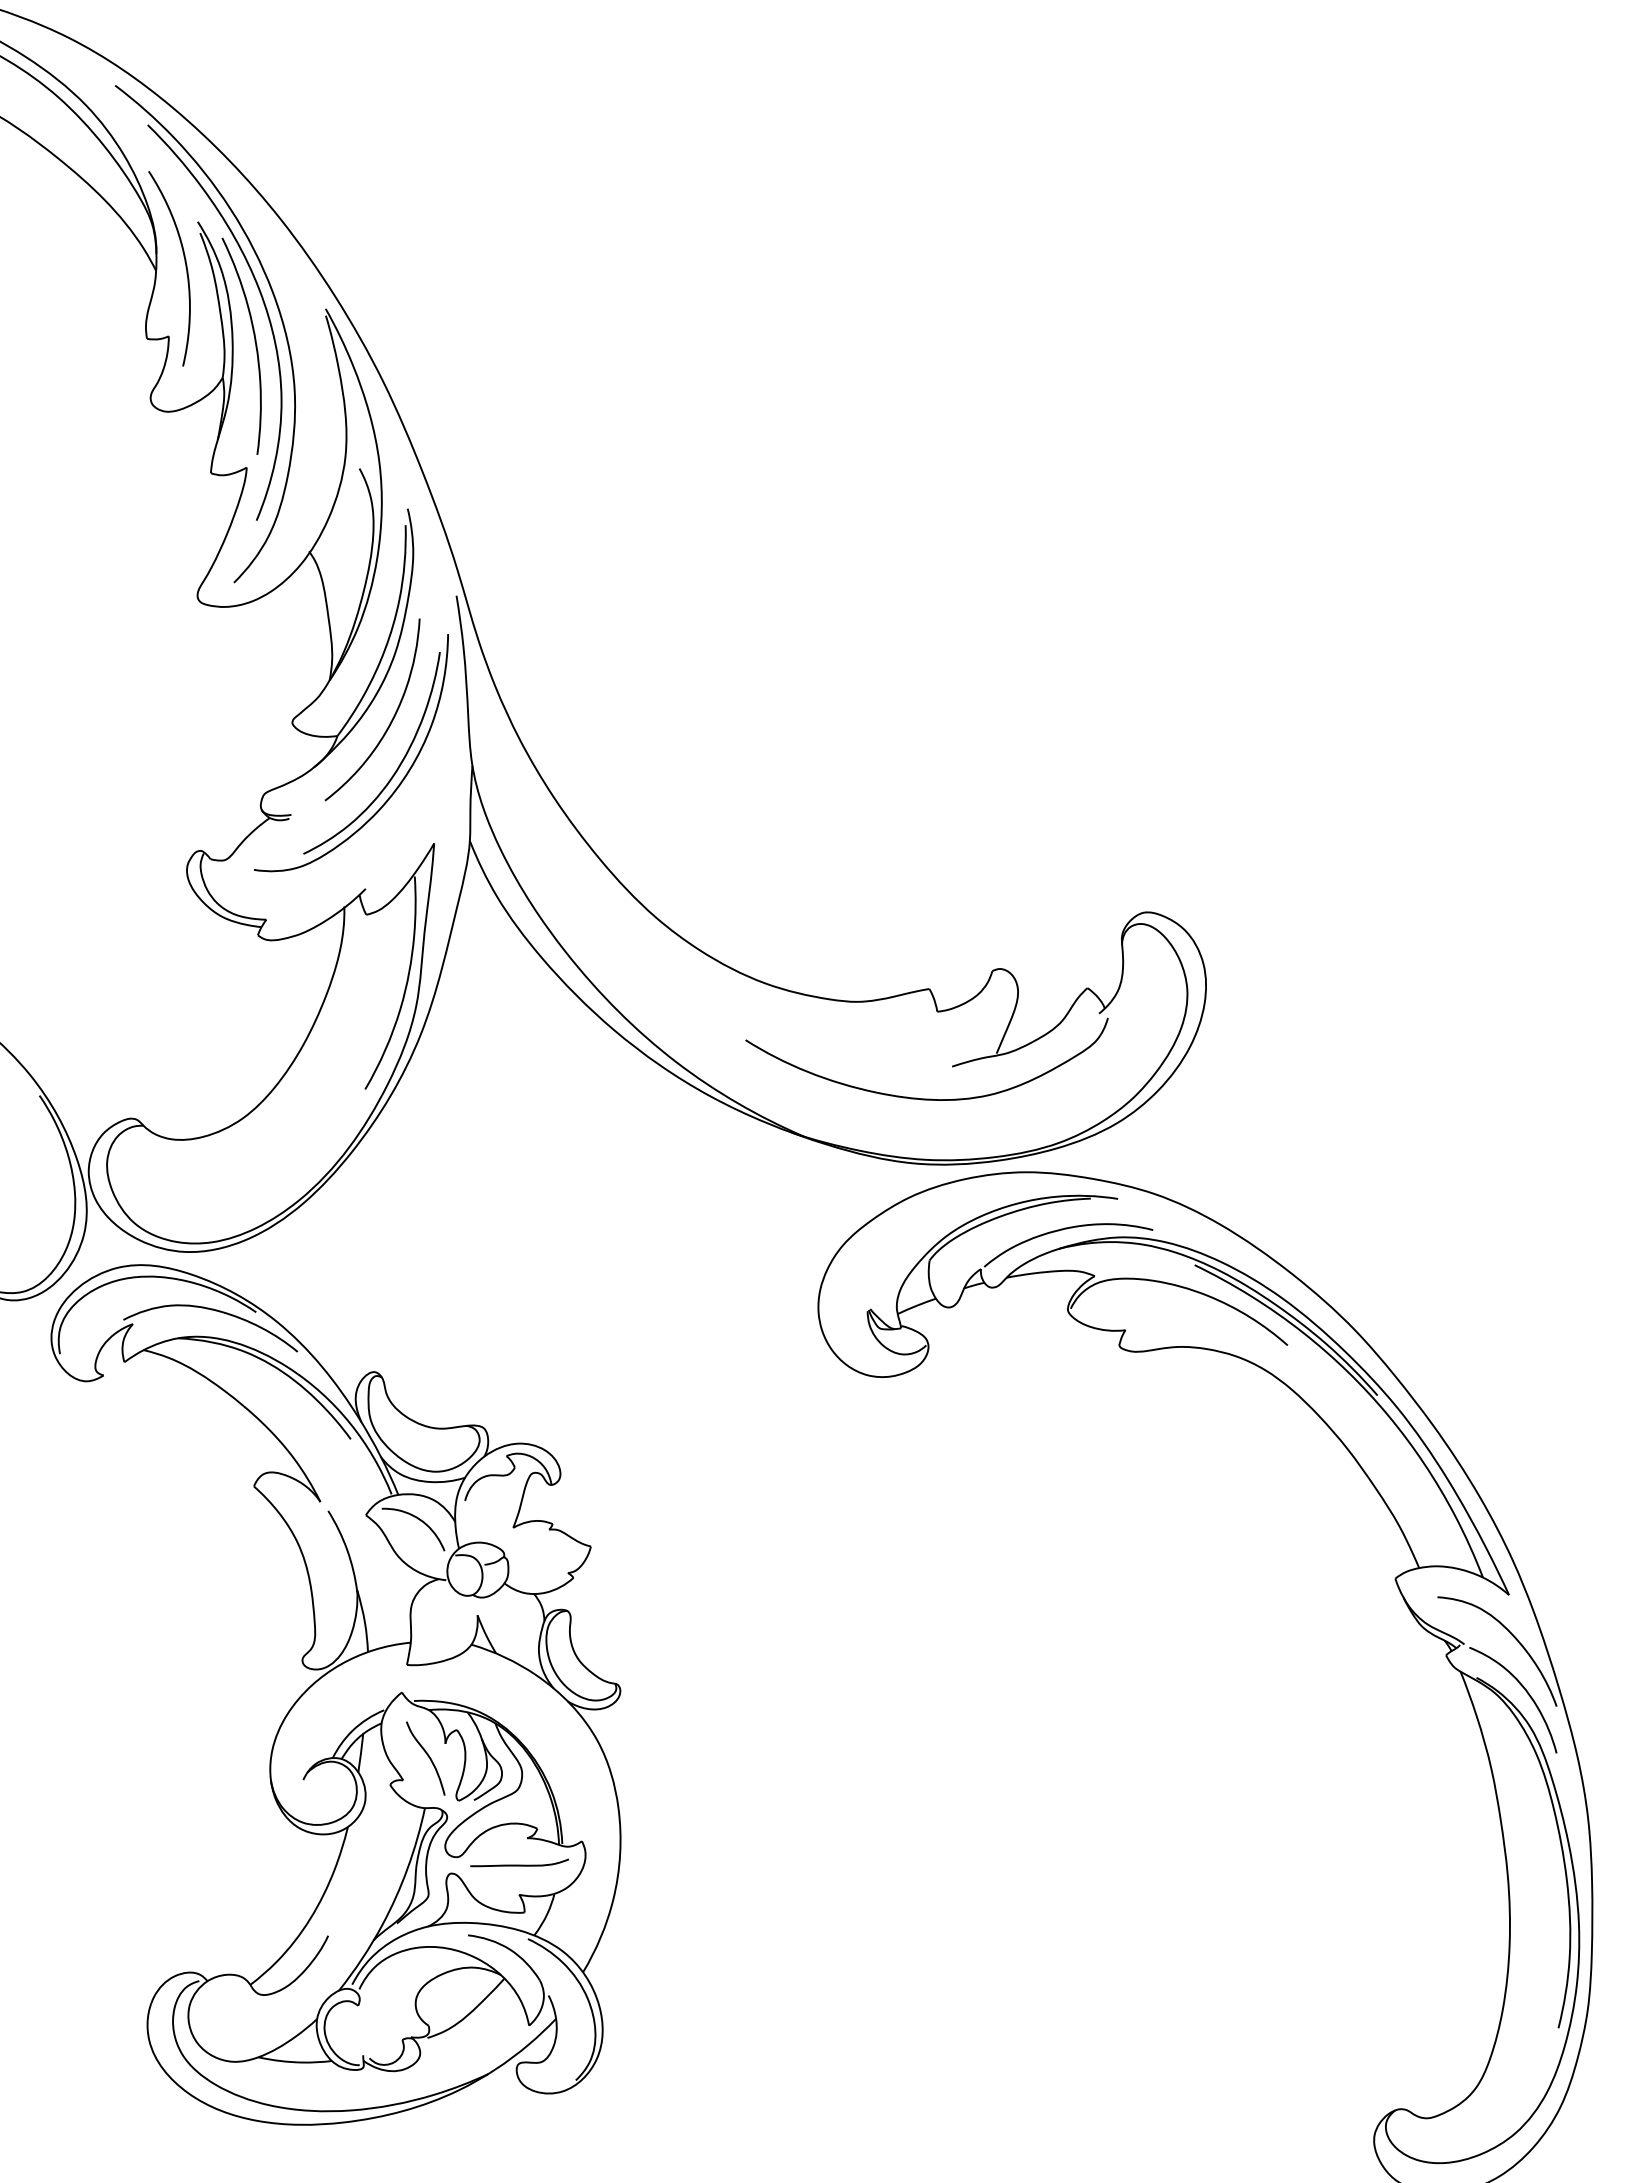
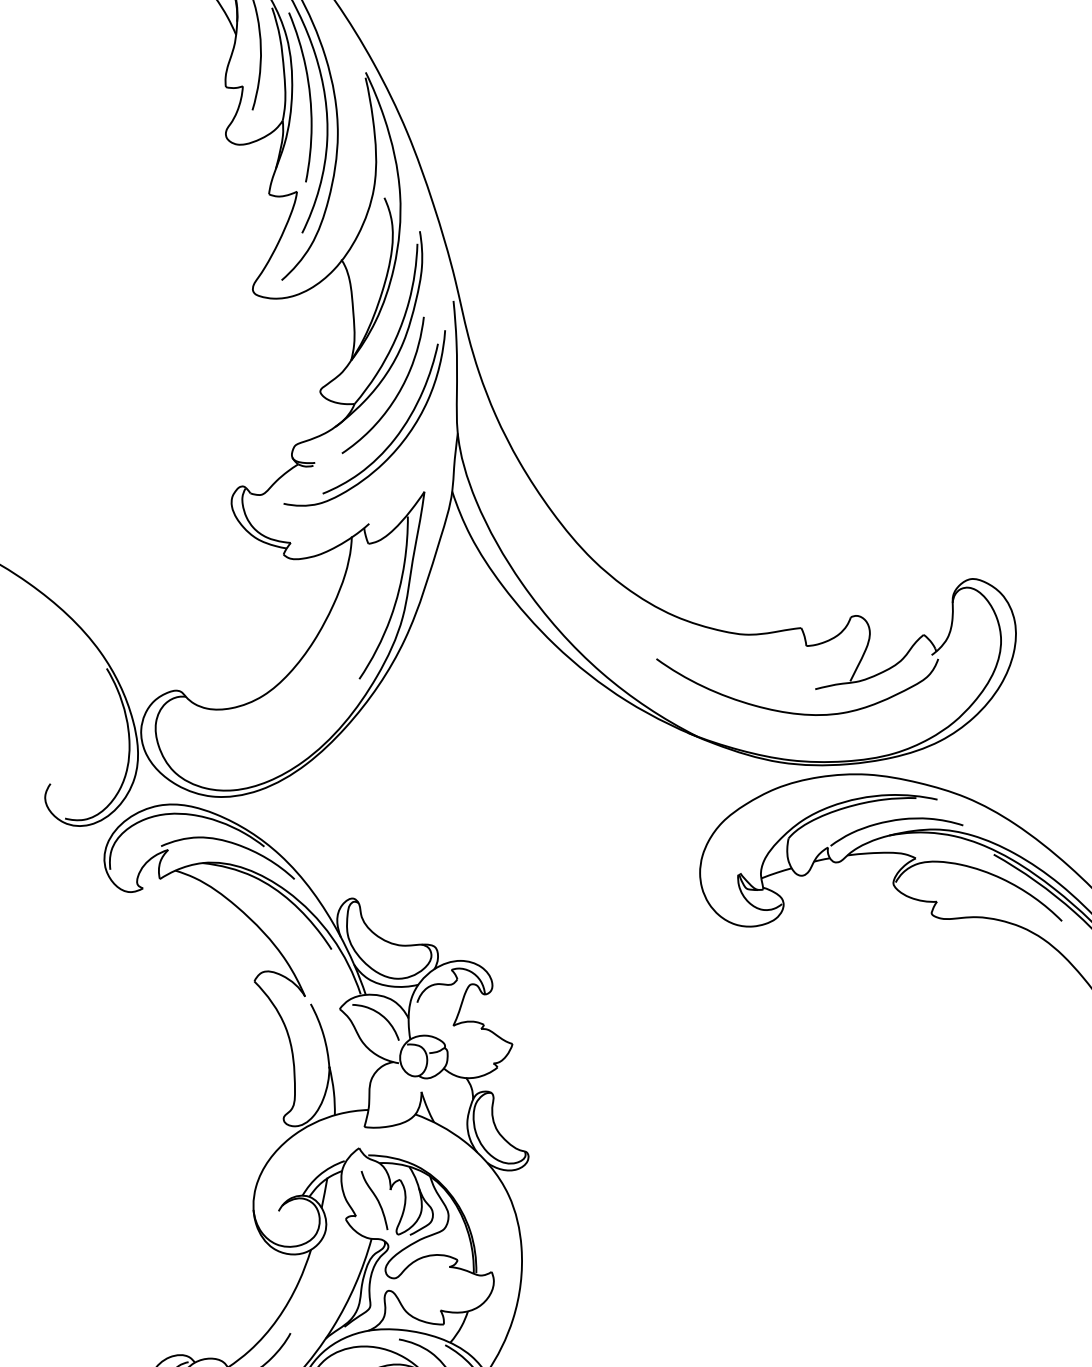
curve: (519, 1864) -> (442, 1287), removed

